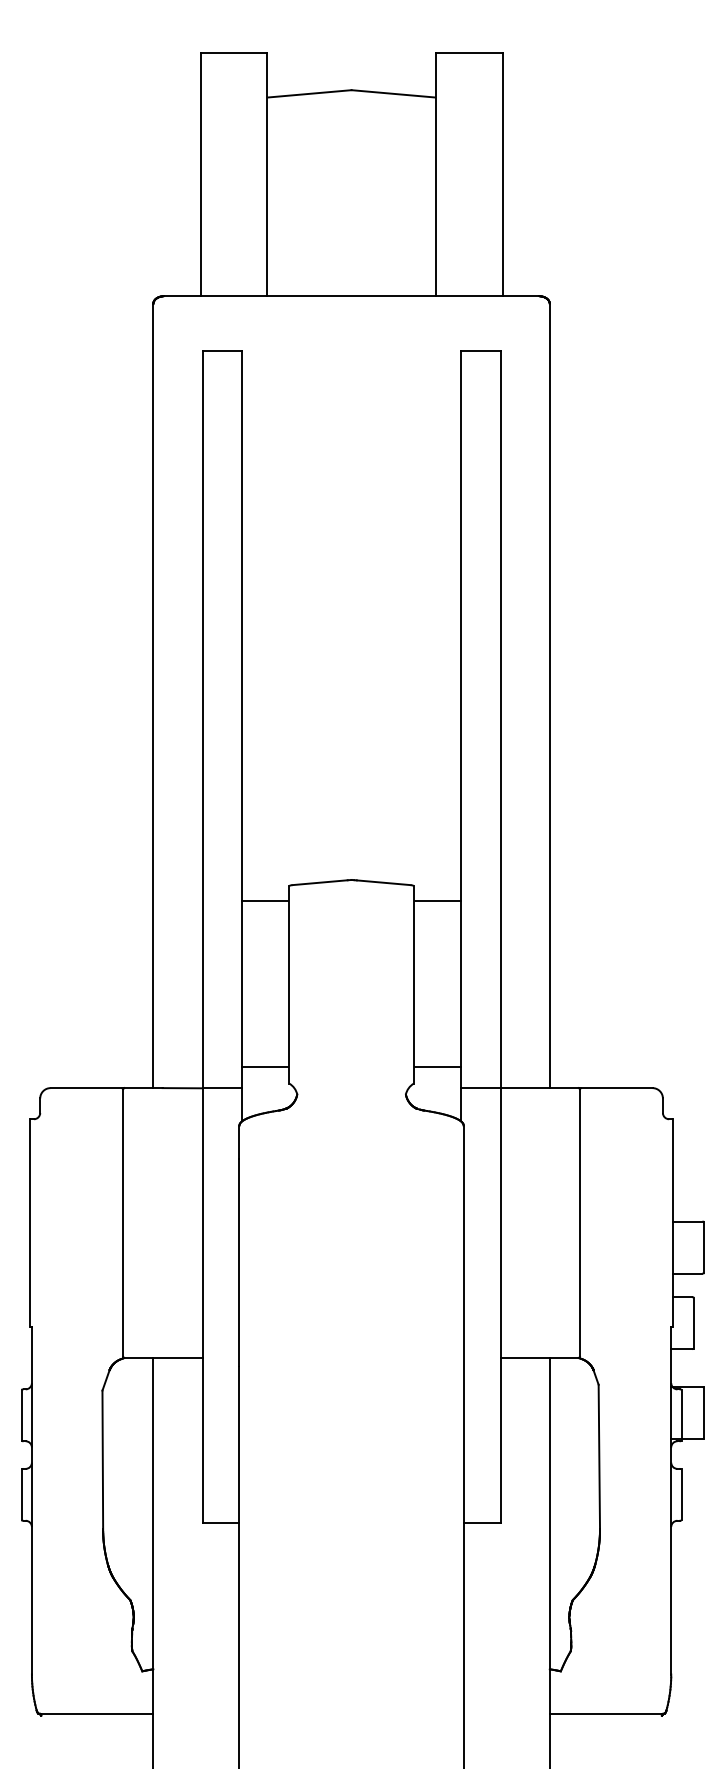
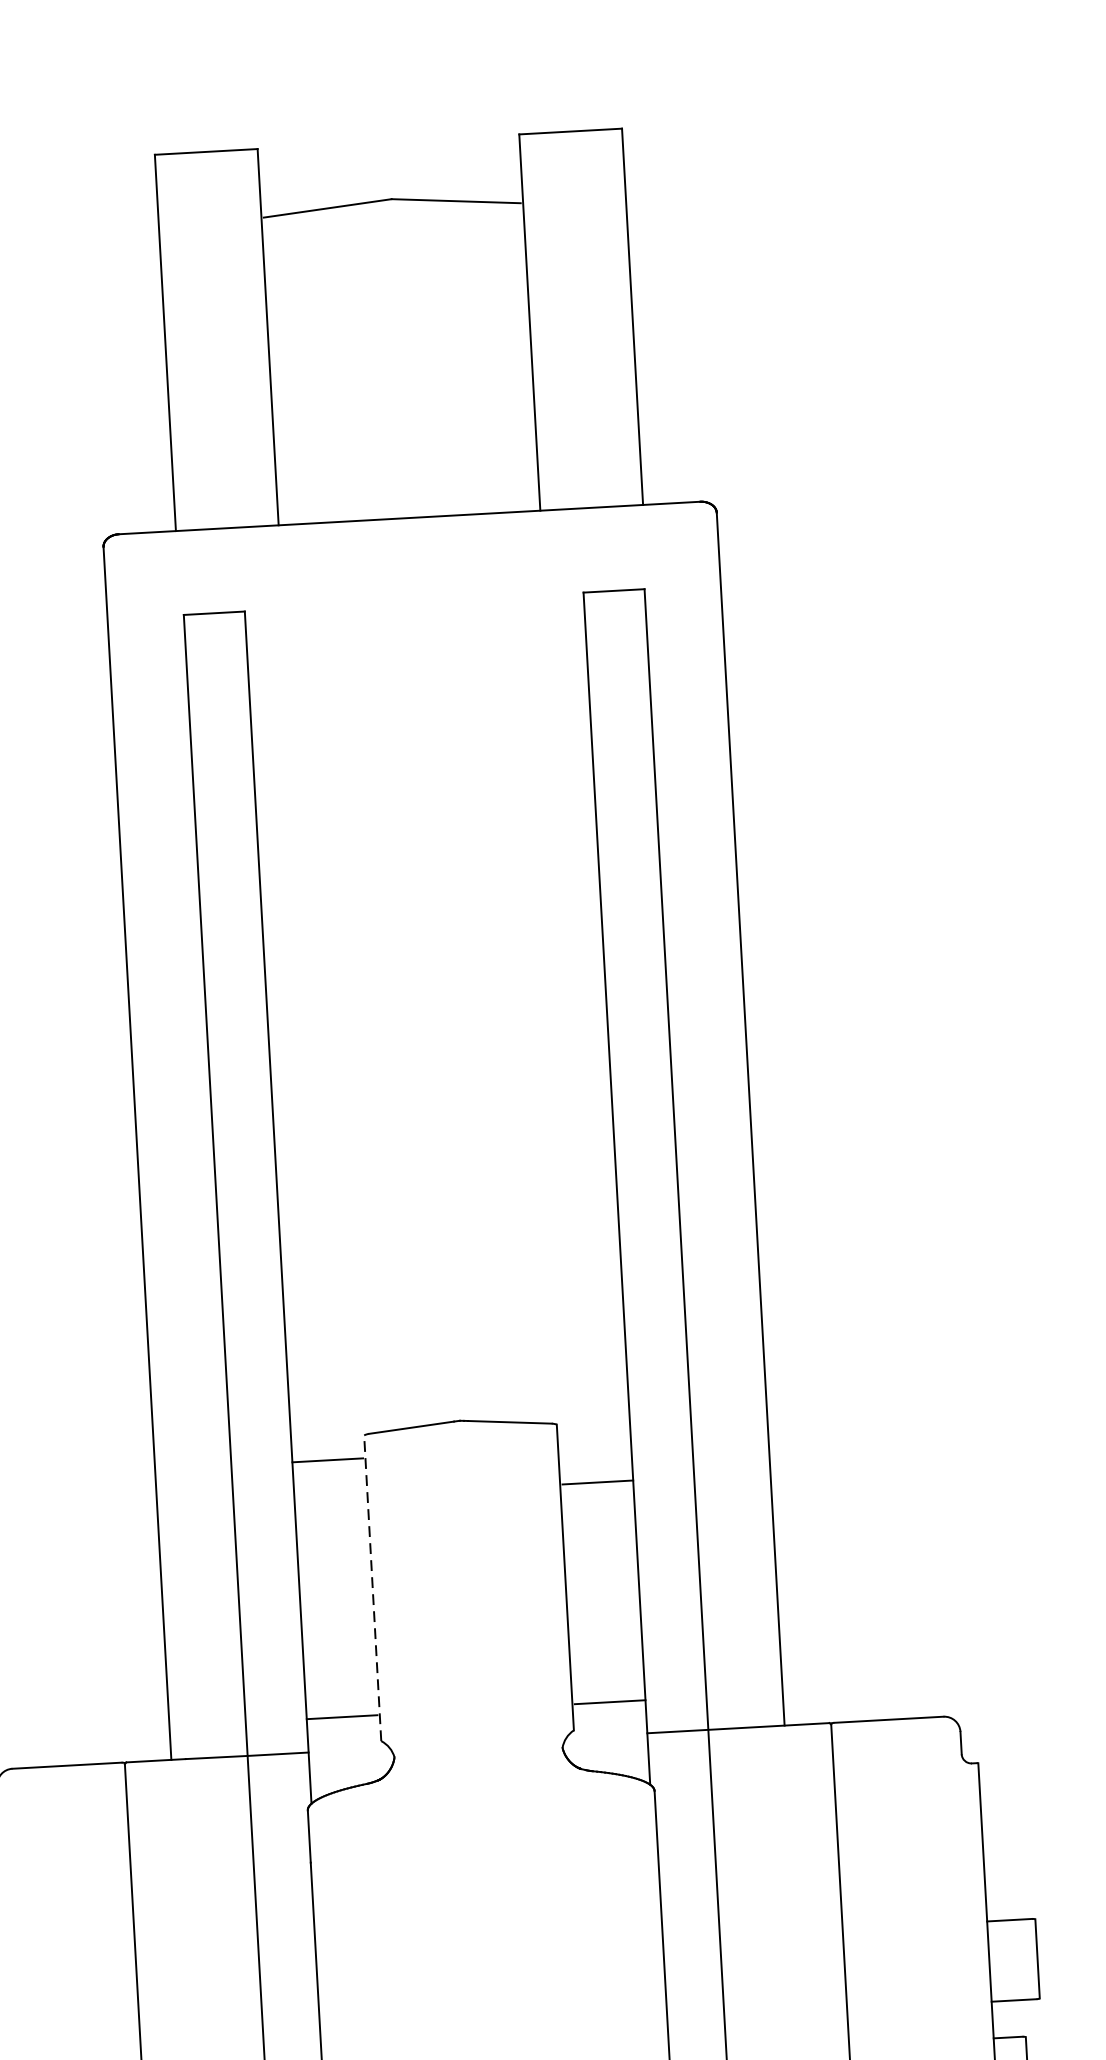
line: (438, 900) -> (598, 1482), moved
line: (289, 984) -> (372, 1587), solid -> dashed

